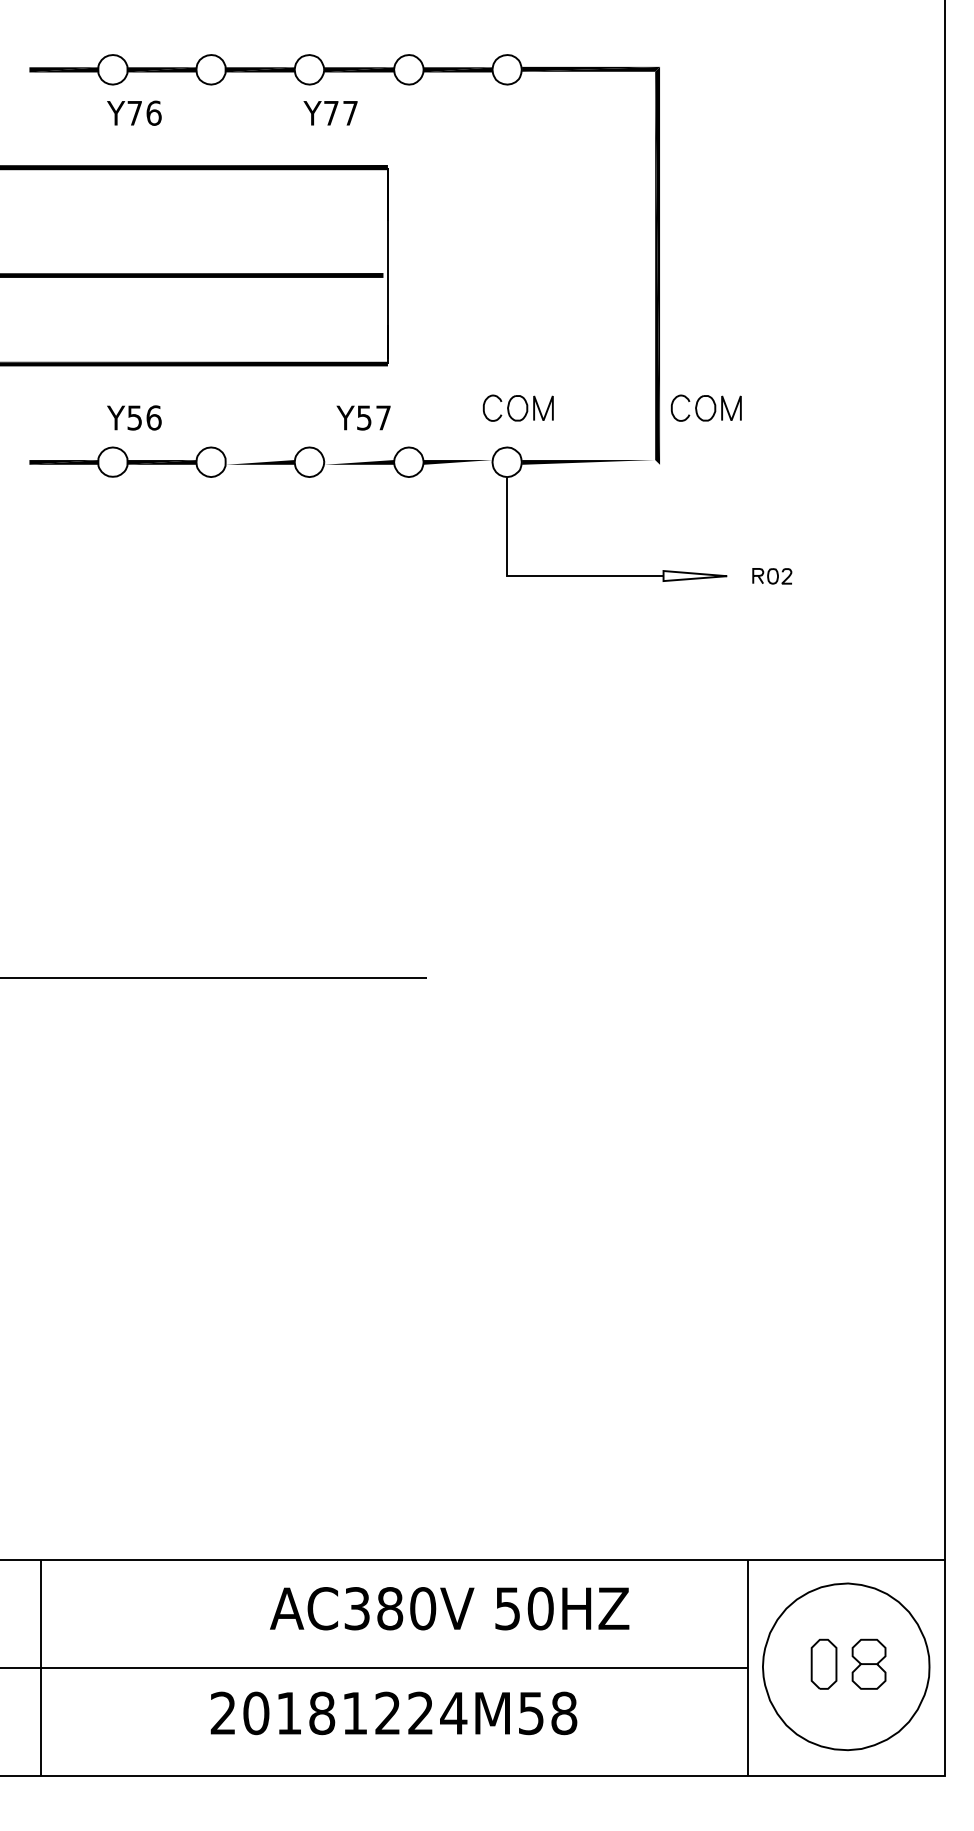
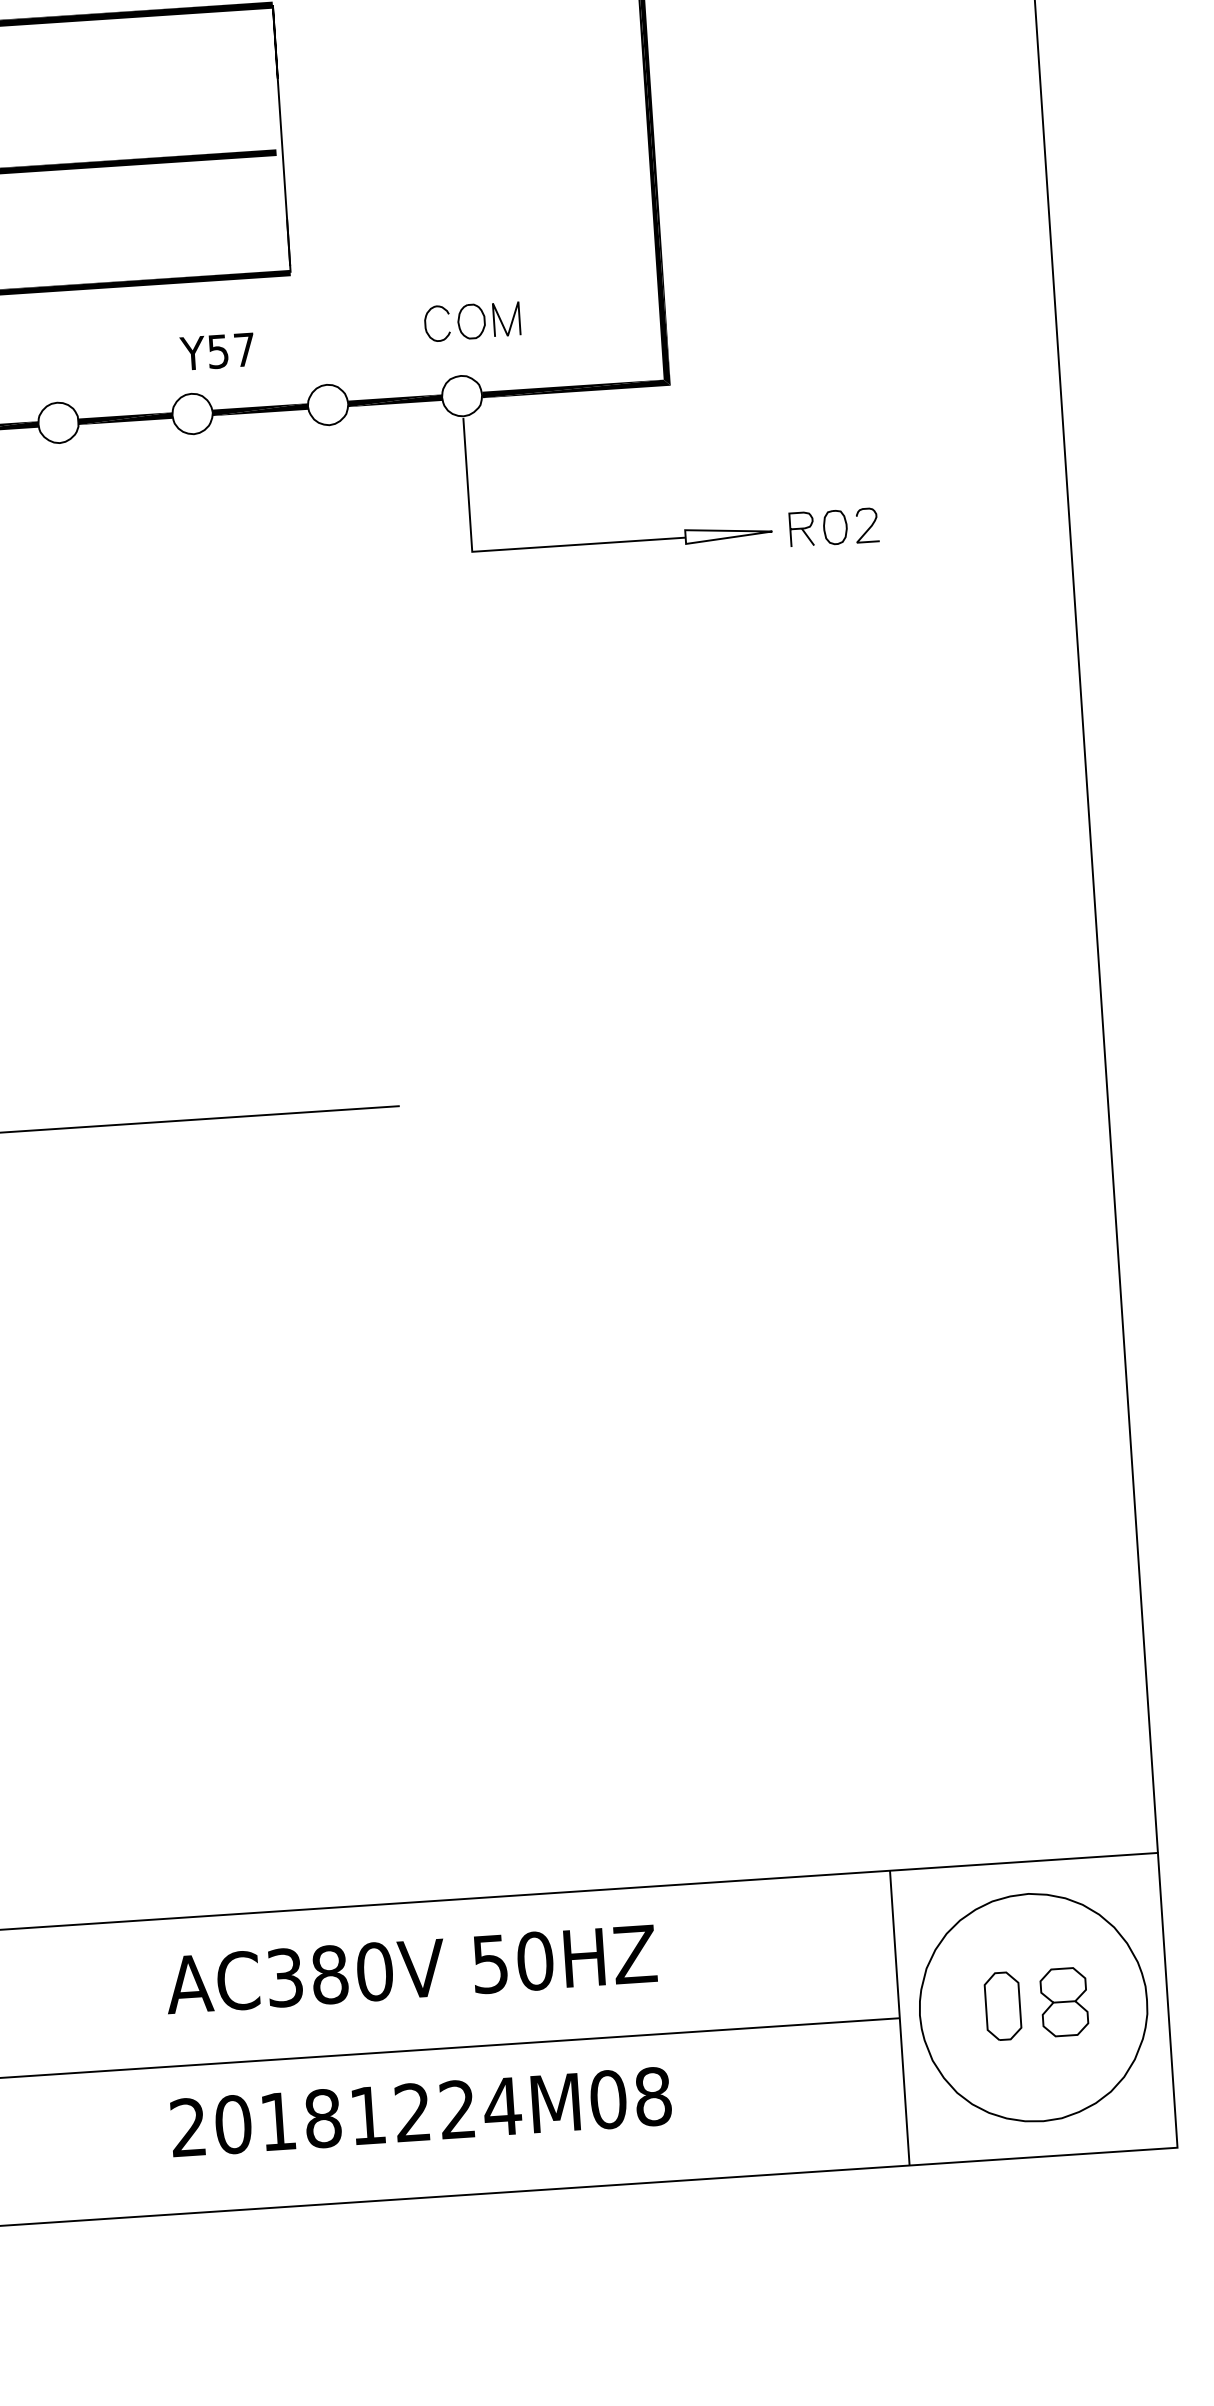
part: (705, 407) -> (727, 303), removed
text: (363, 417) -> (217, 351), moved
fill: (259, 462) -> (124, 418), added
fill: (359, 462) -> (260, 409), added
fill: (457, 462) -> (394, 400), added
fill: (591, 462) -> (577, 388), added
part: (772, 576) -> (834, 527), size x1.67
text: (449, 1608) -> (410, 1969), moved
text: (531, 1713) -> (608, 2099), 20181224M58 -> 20181224M08

